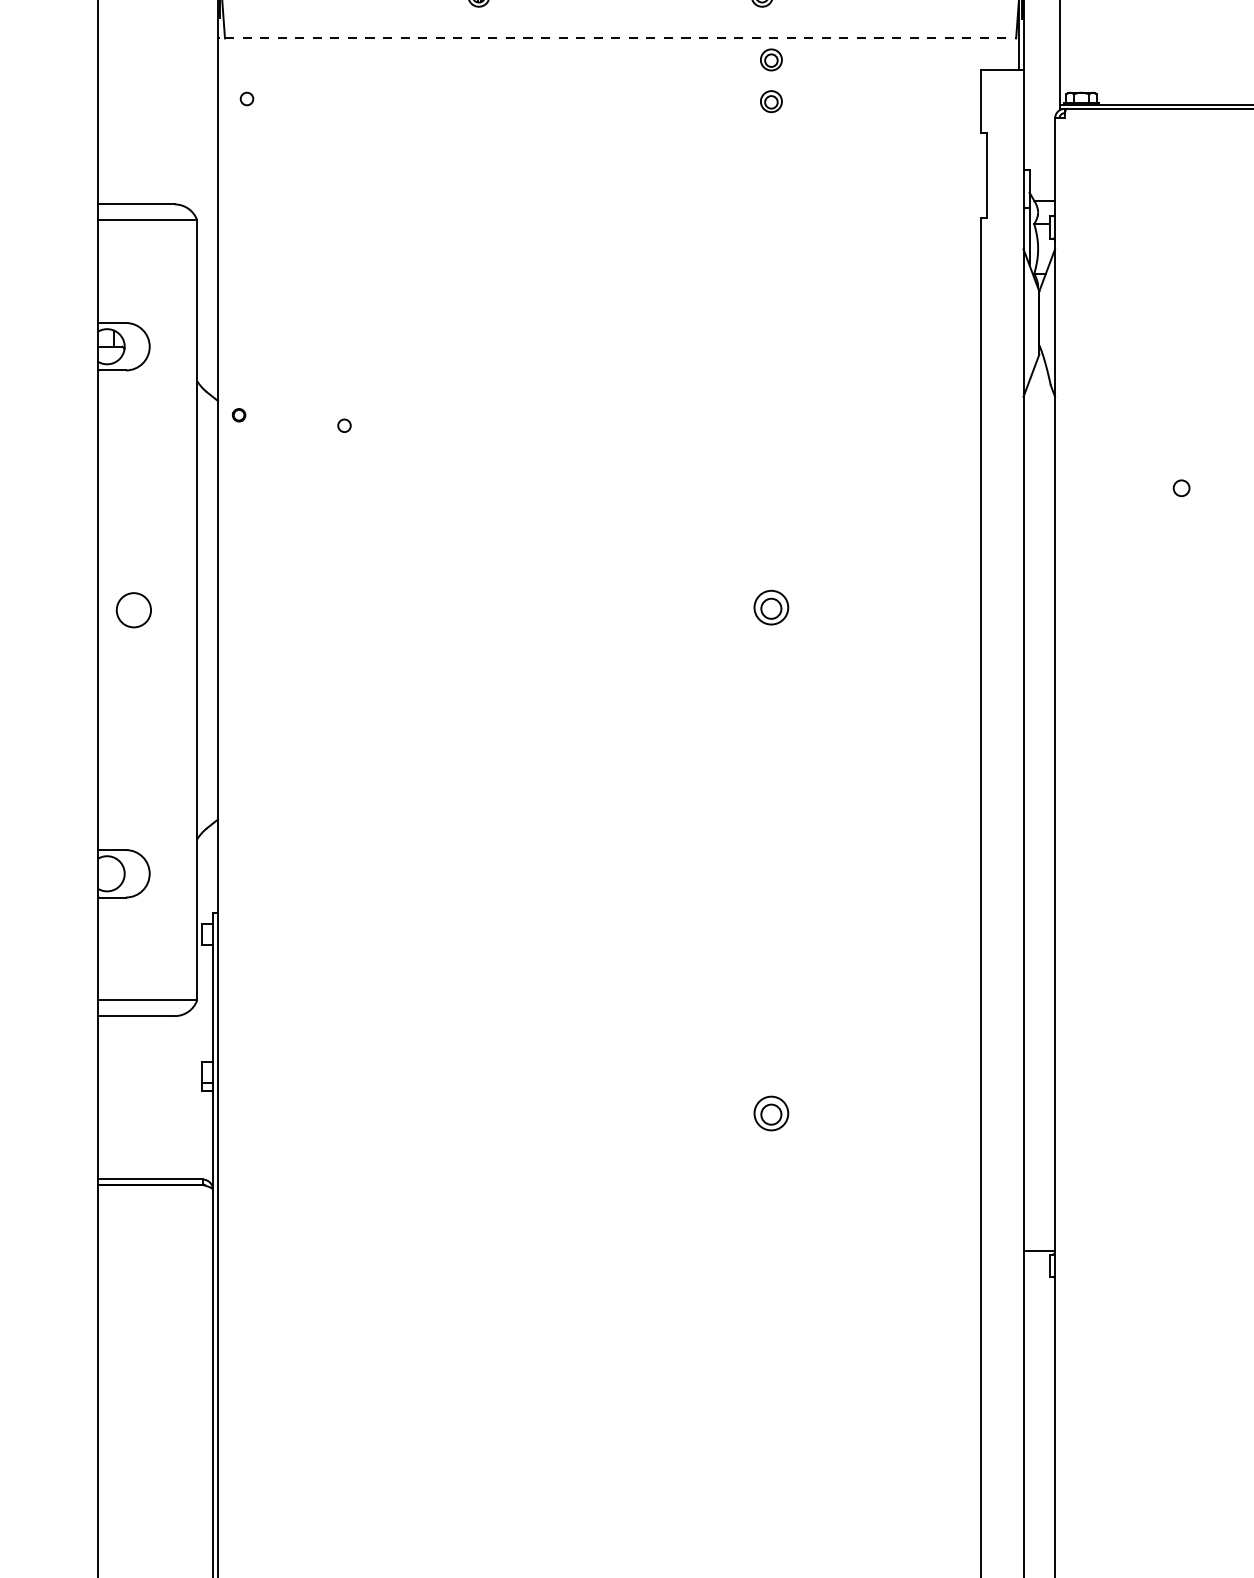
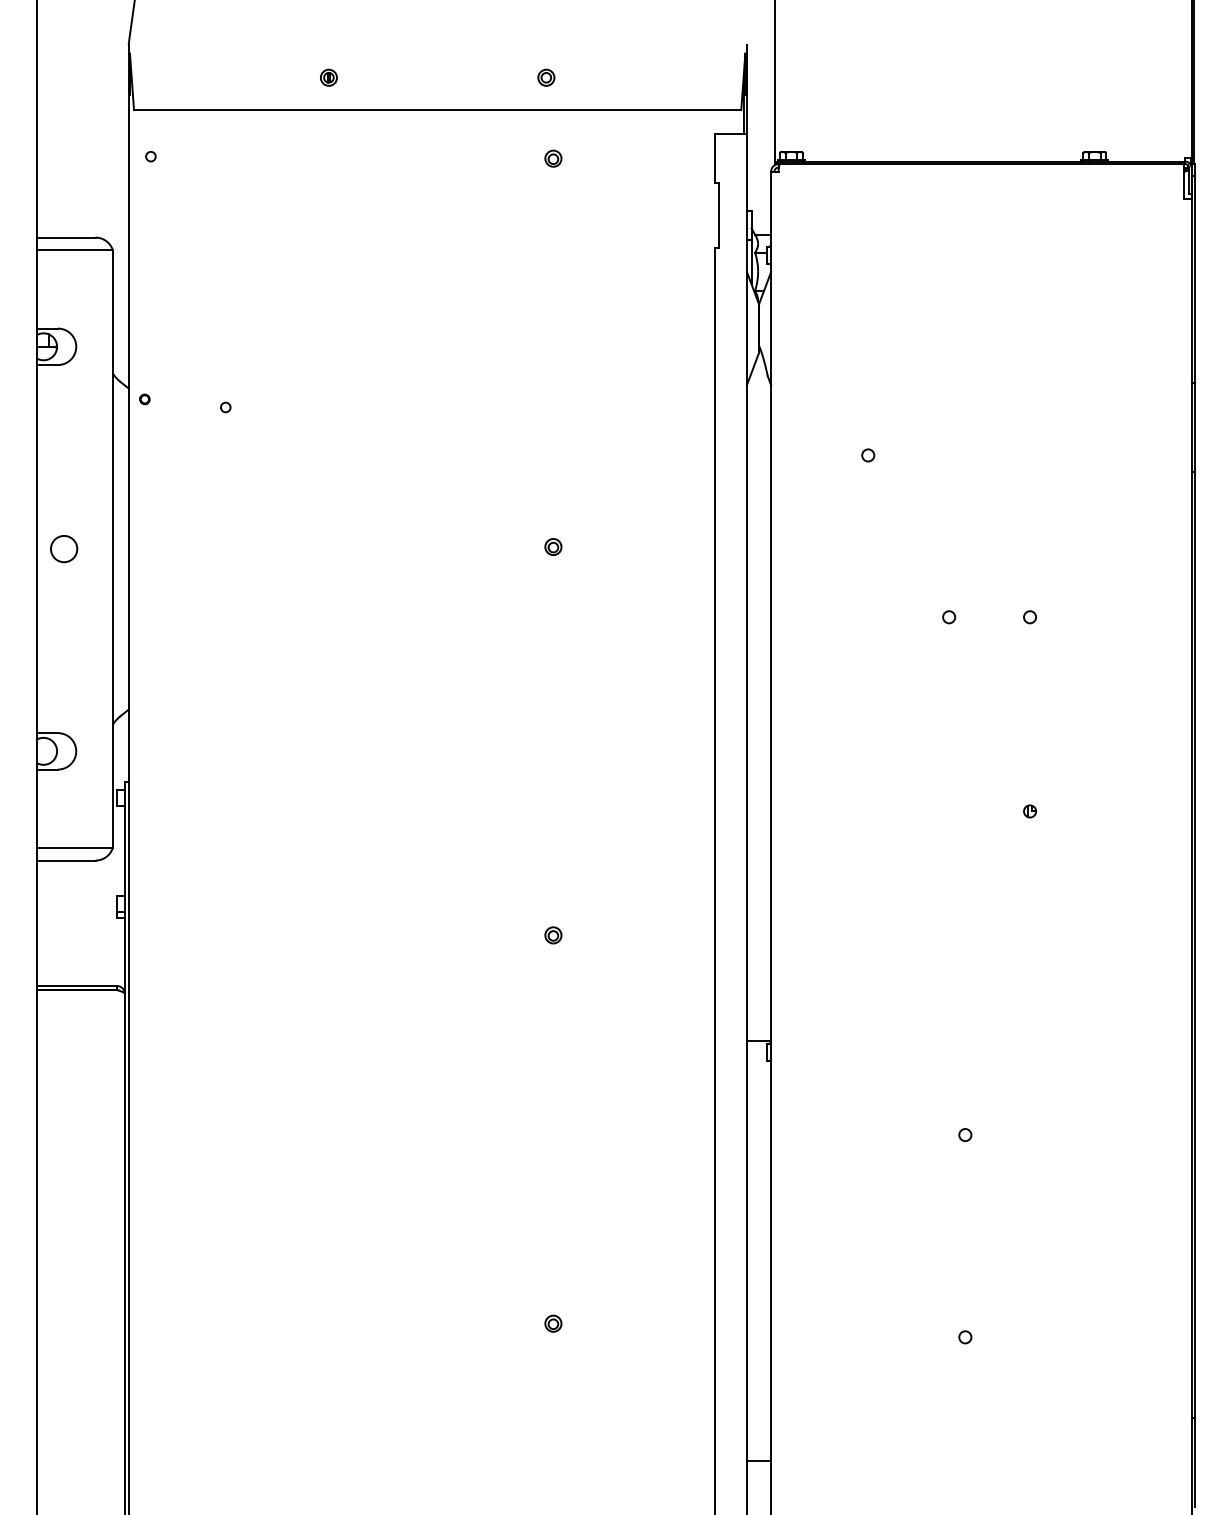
line: (620, 38) -> (437, 110), dashed -> solid
part: (771, 59) -> (553, 126), removed
part: (771, 606) -> (553, 546), size x0.62
part: (771, 1113) -> (553, 935), size x0.62

